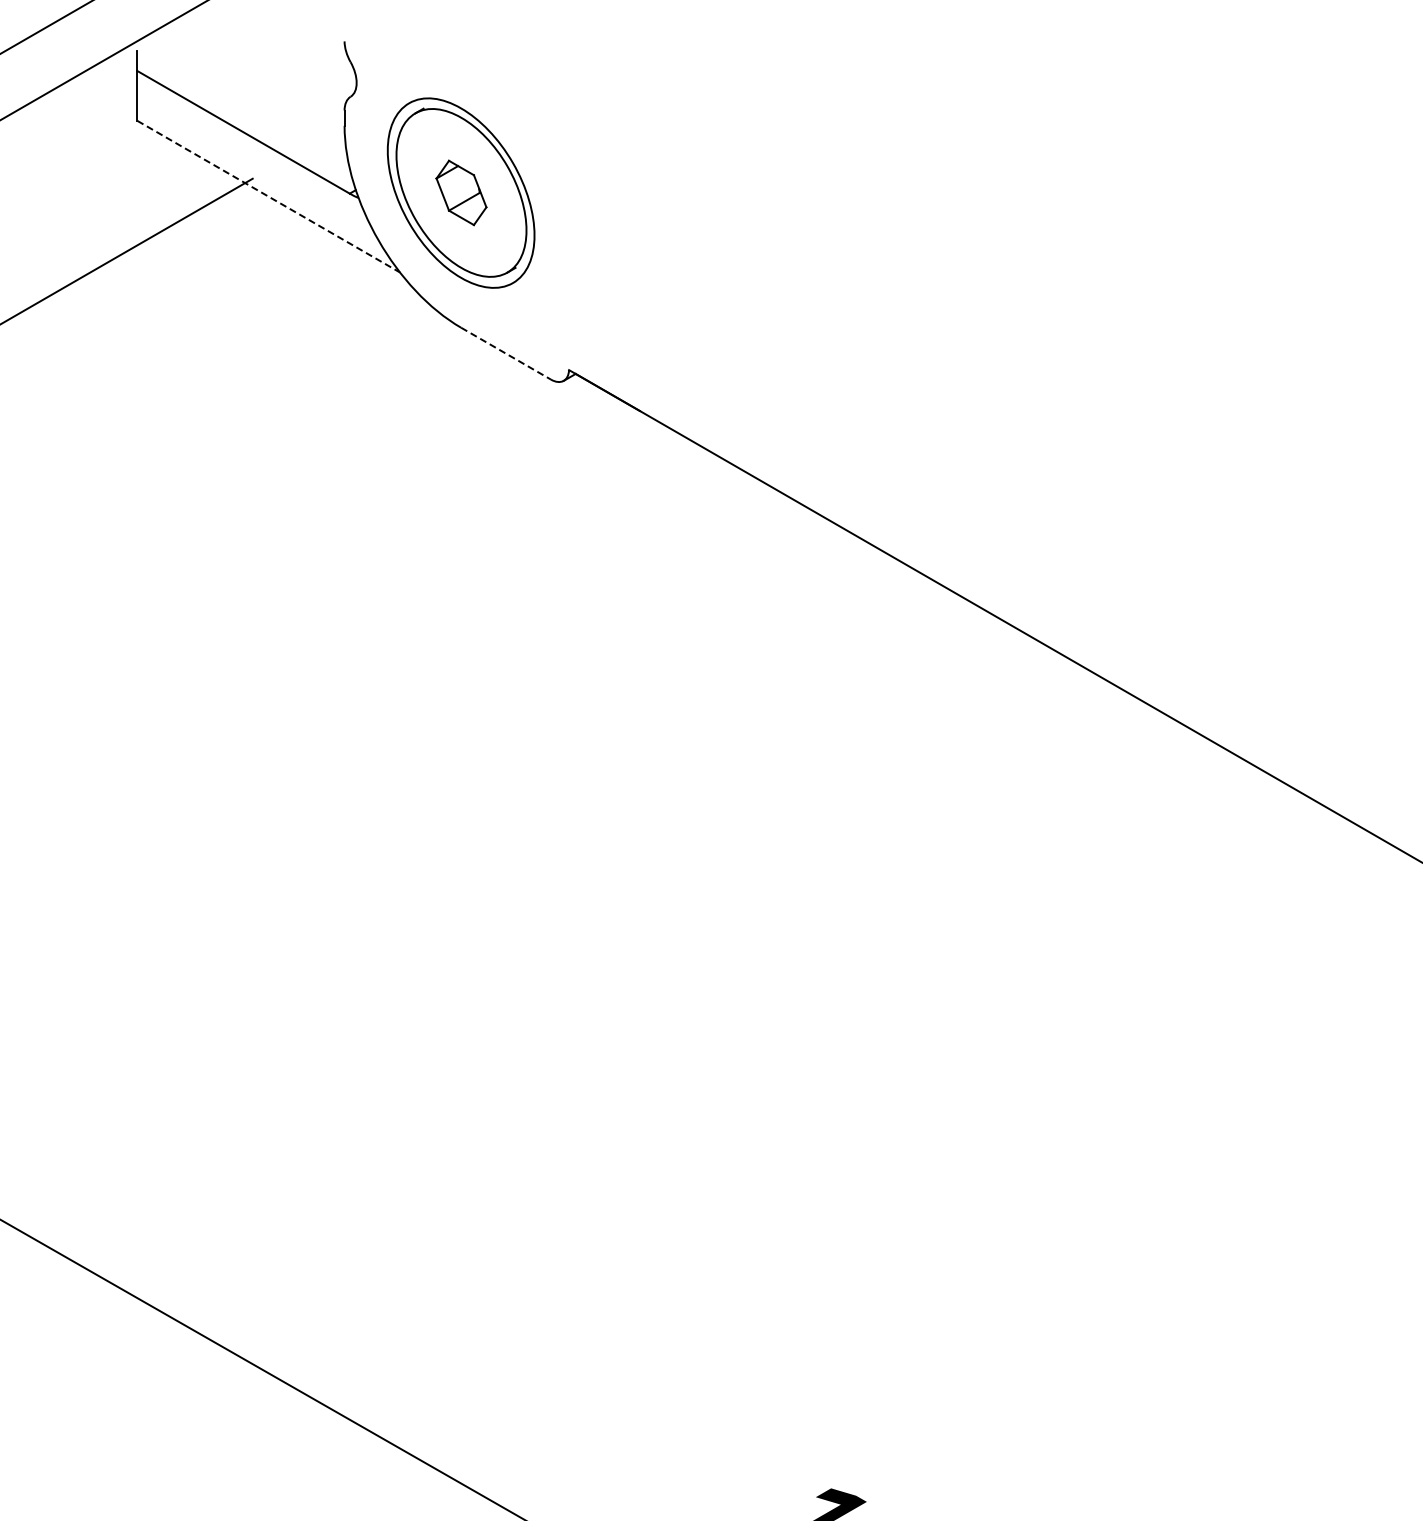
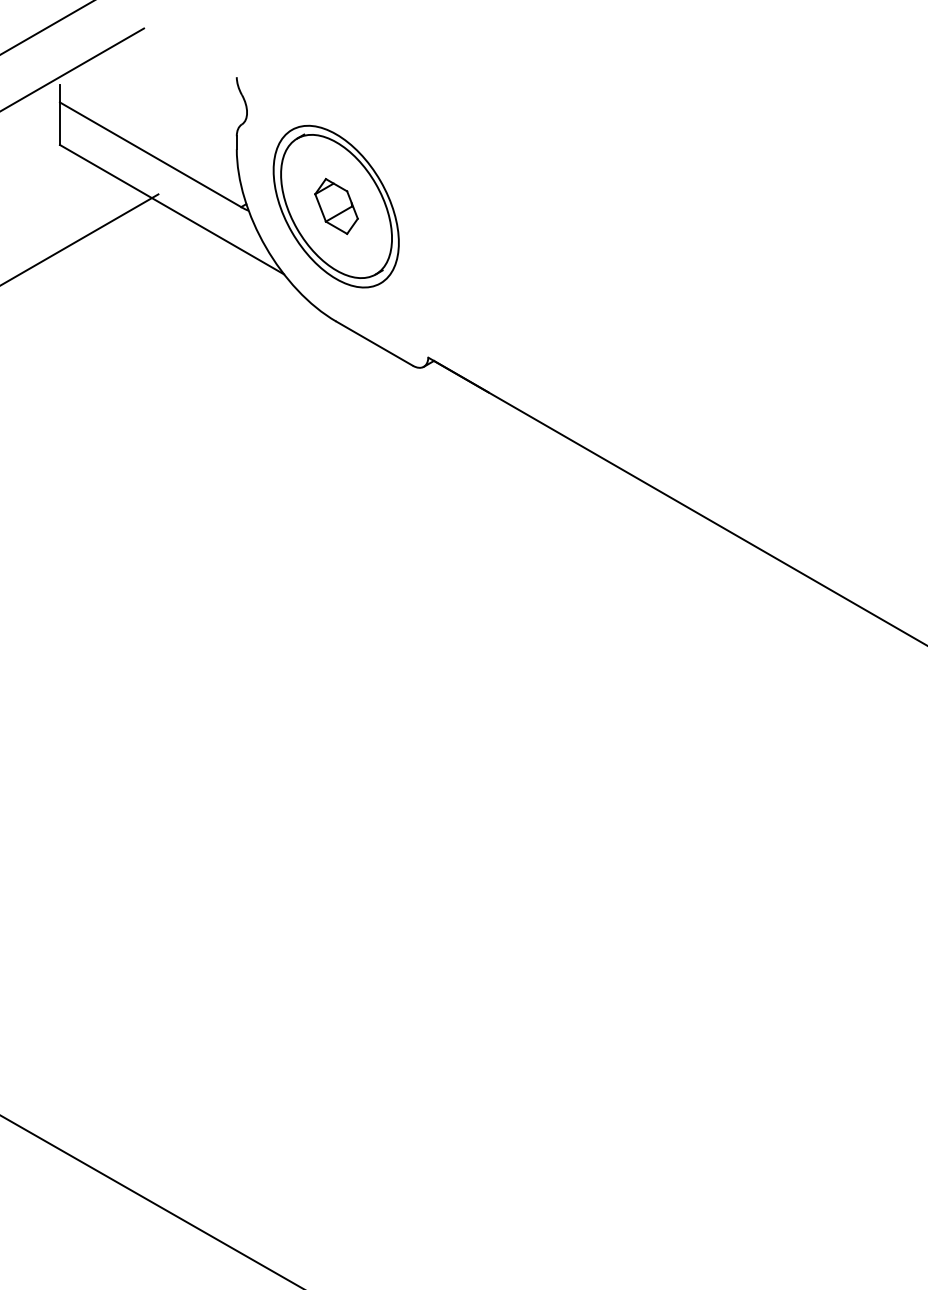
line: (268, 196) -> (171, 209), dashed -> solid
line: (506, 353) -> (374, 343), dashed -> solid

